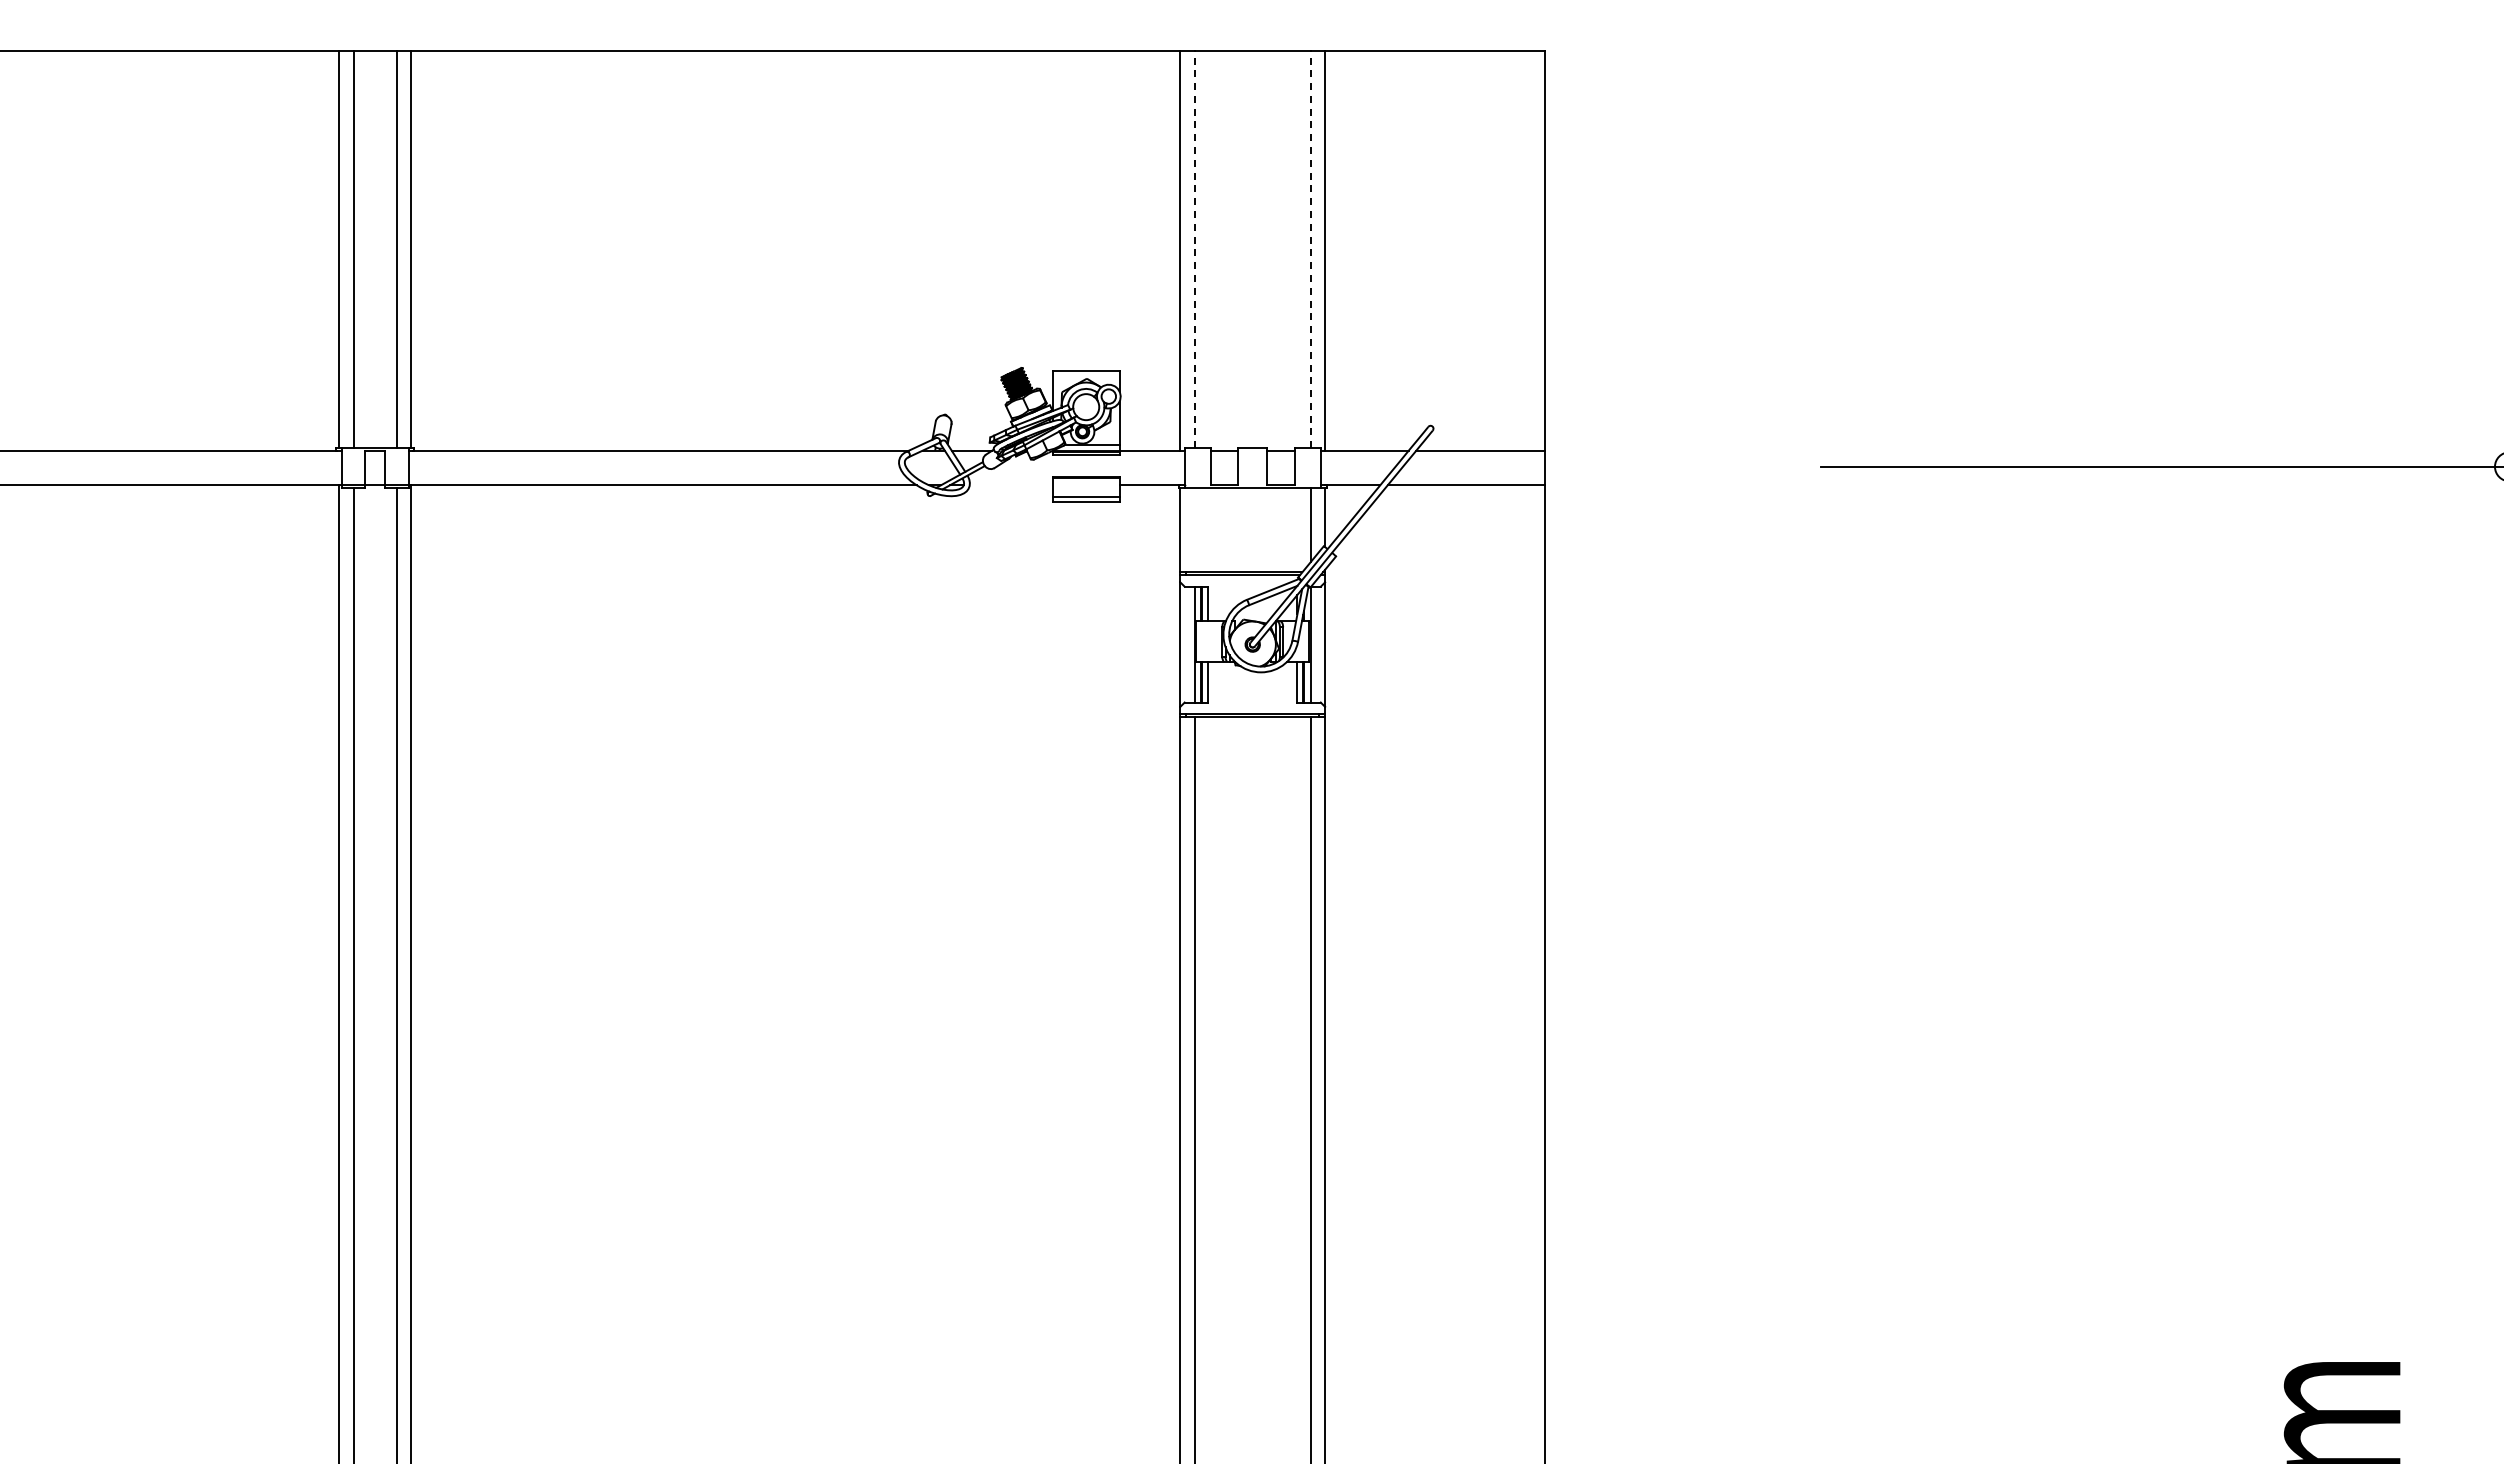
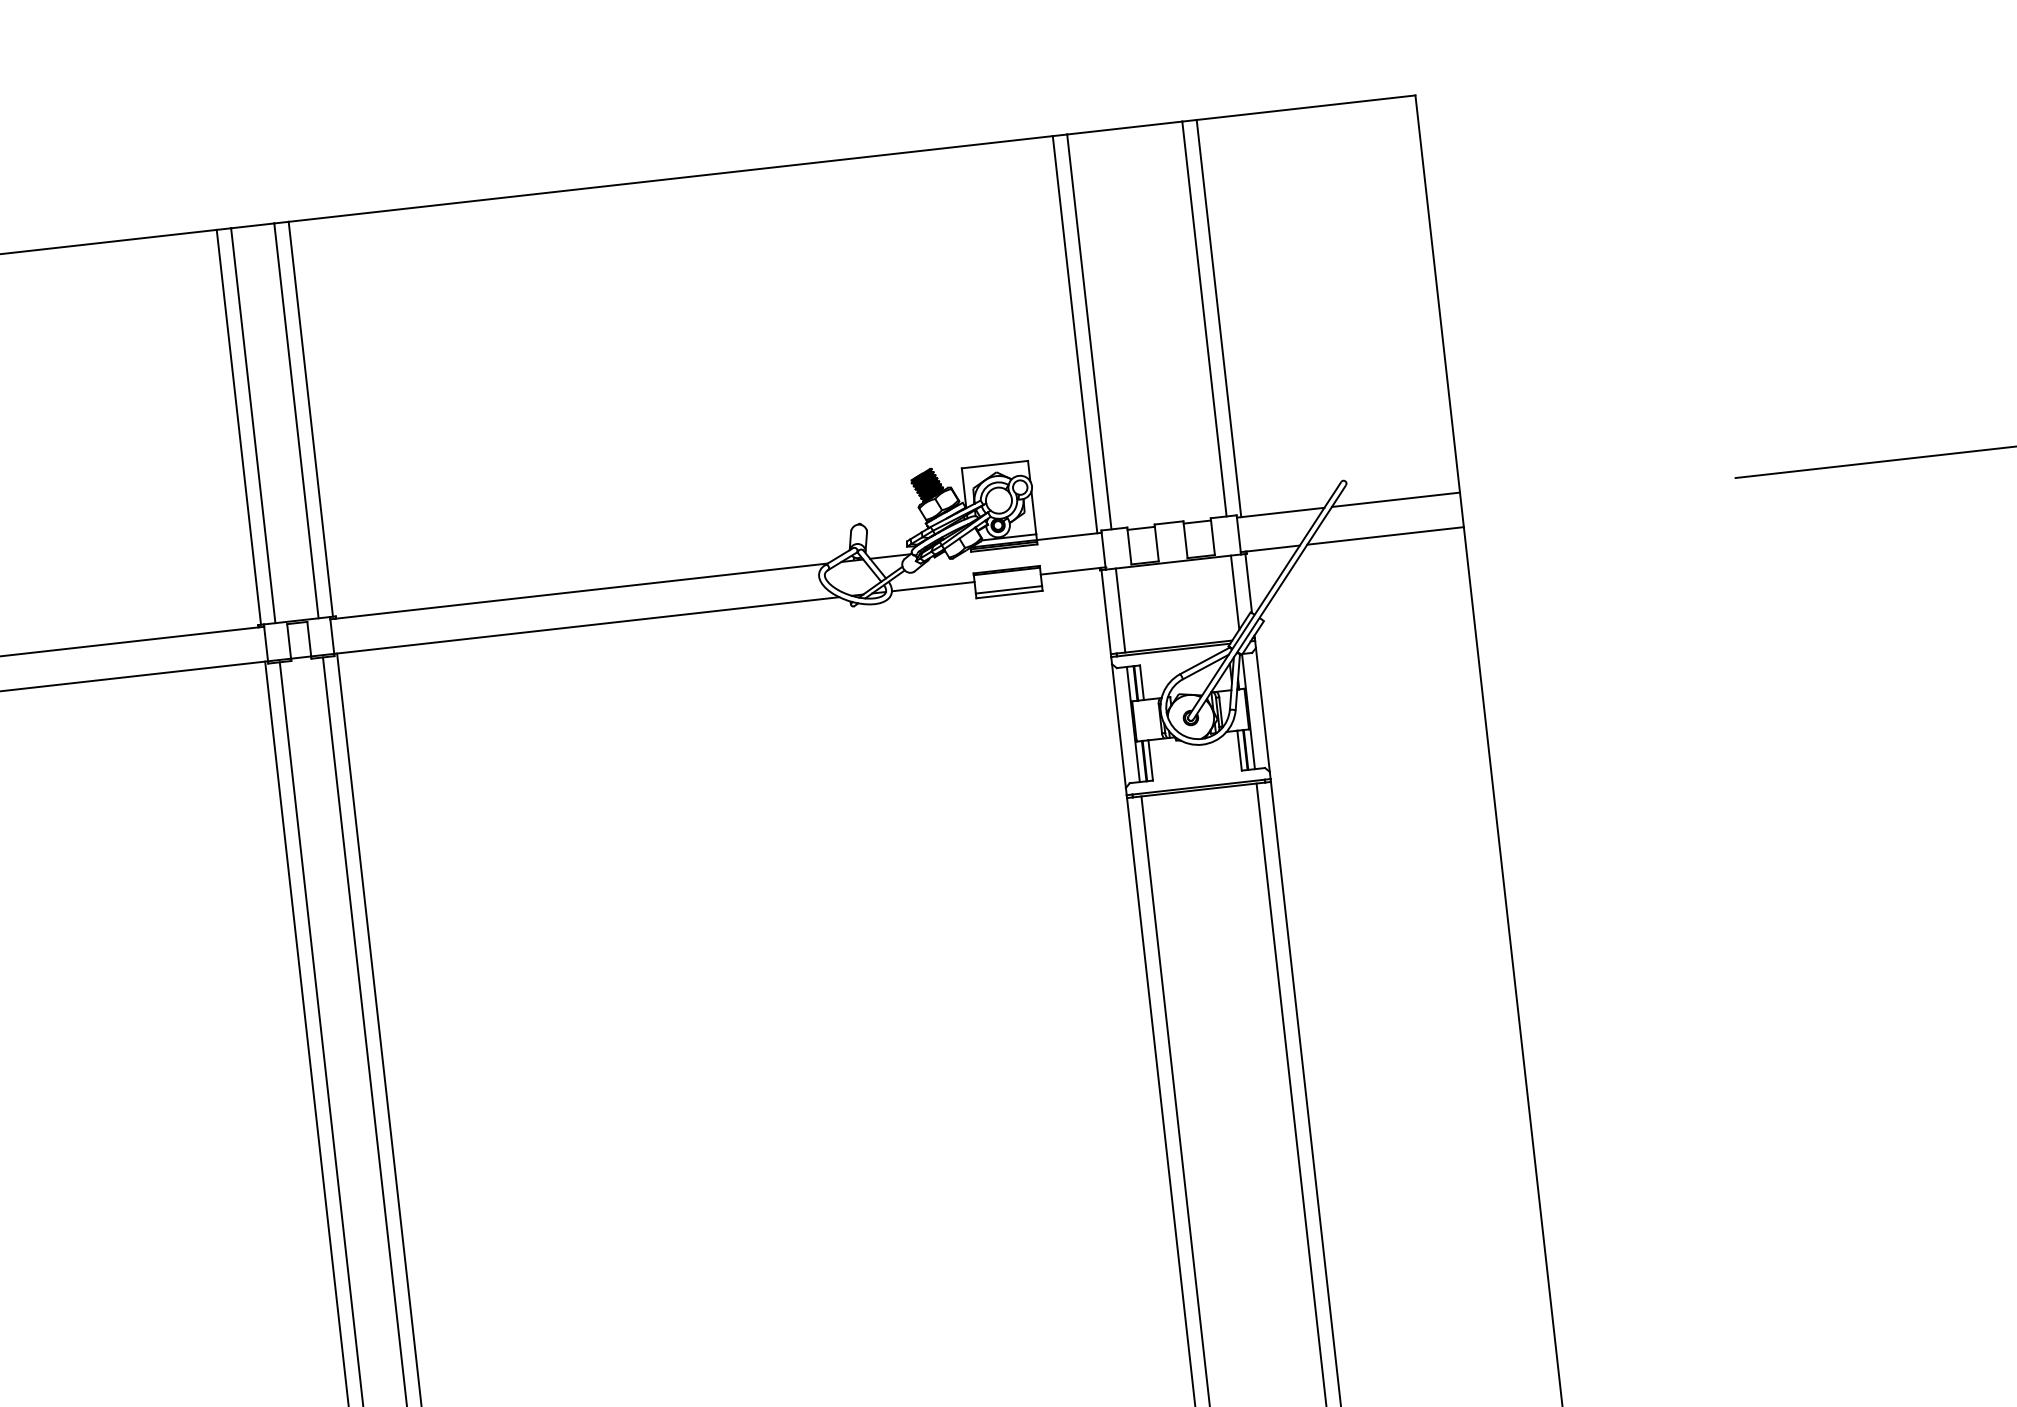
line: (1194, 249) -> (1089, 331), dashed -> solid
line: (1310, 249) -> (1204, 318), dashed -> solid
line: (1010, 485) -> (932, 586), added
line: (1194, 529) -> (1120, 610), added

